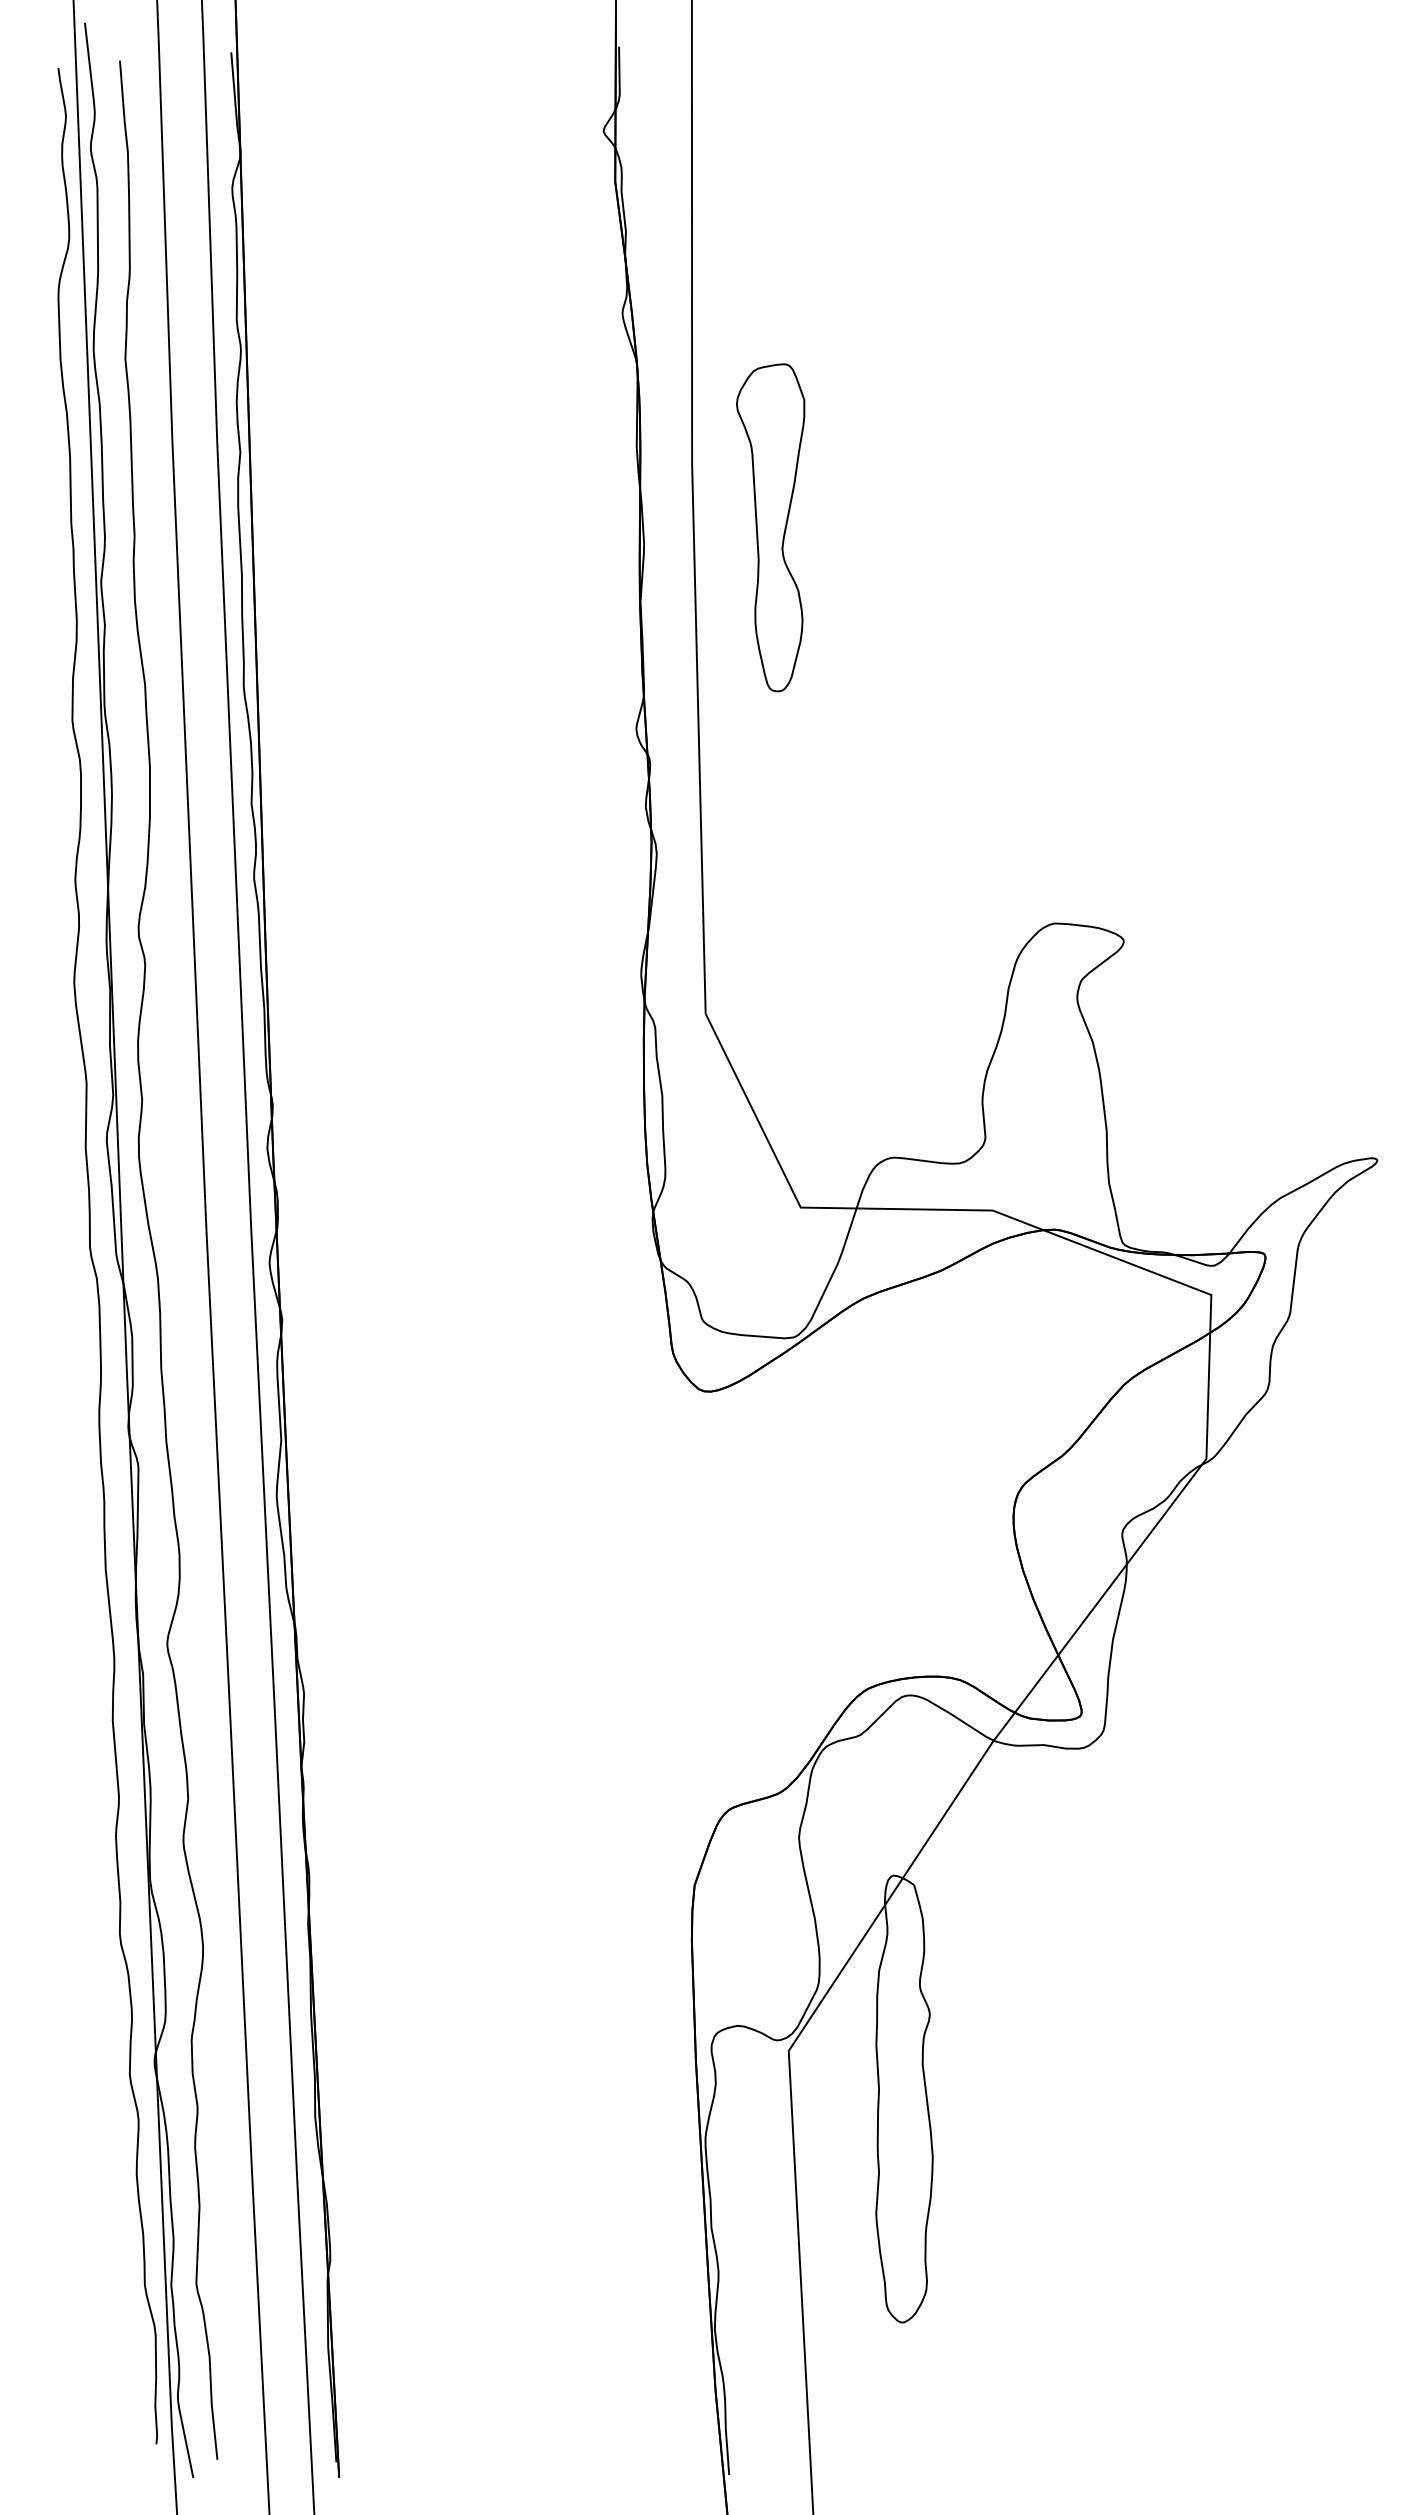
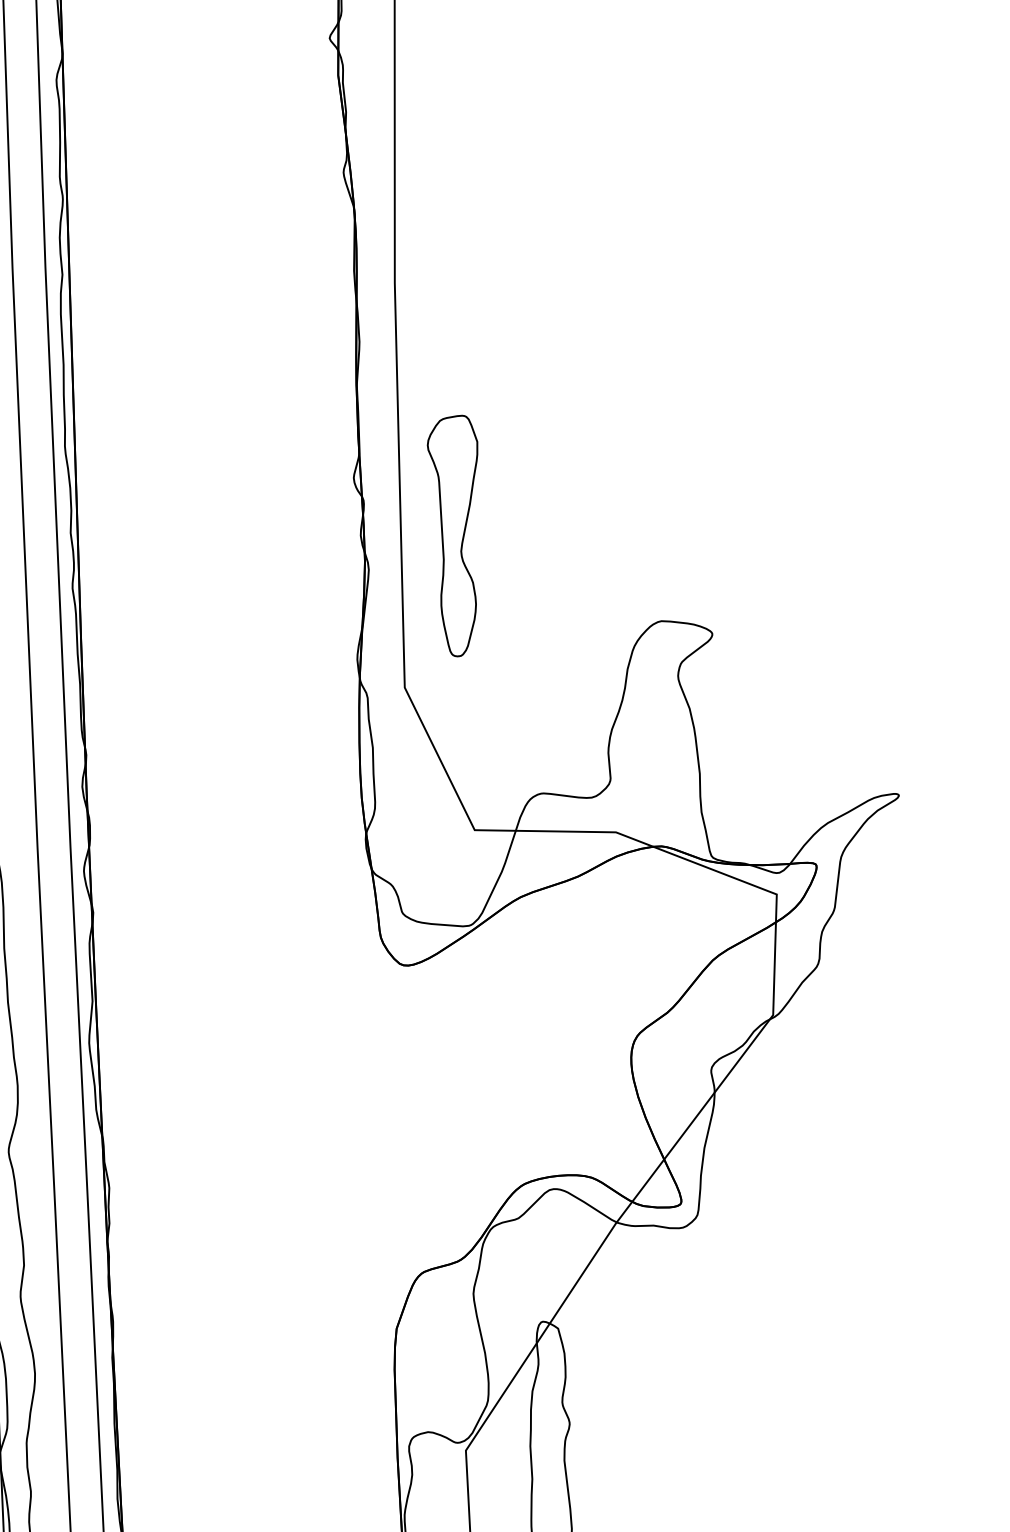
part: (770, 527) -> (452, 535), moved

